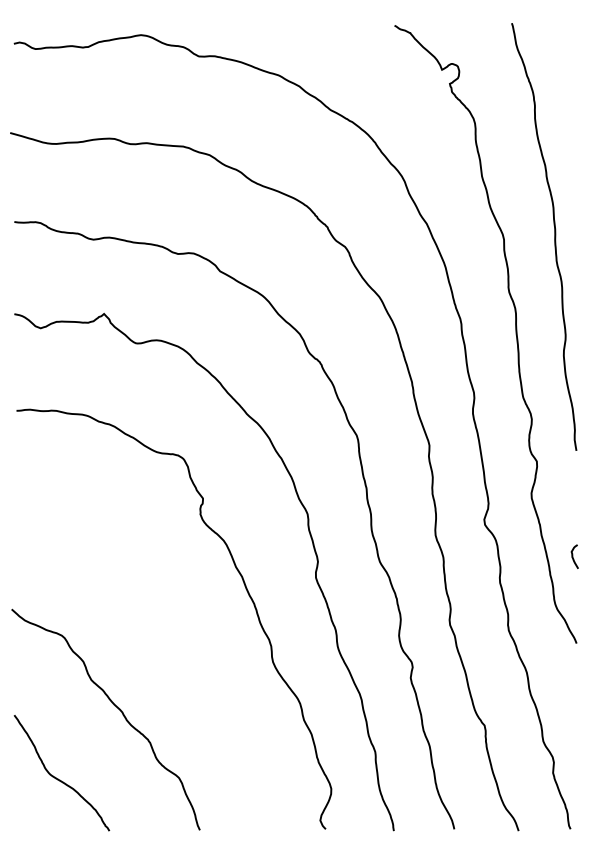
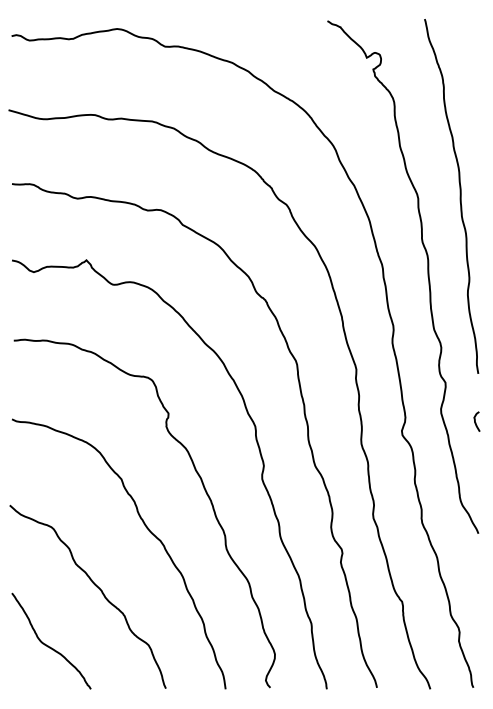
curve: (573, 556) -> (475, 421), moved
curve: (180, 642) -> (149, 532), added

